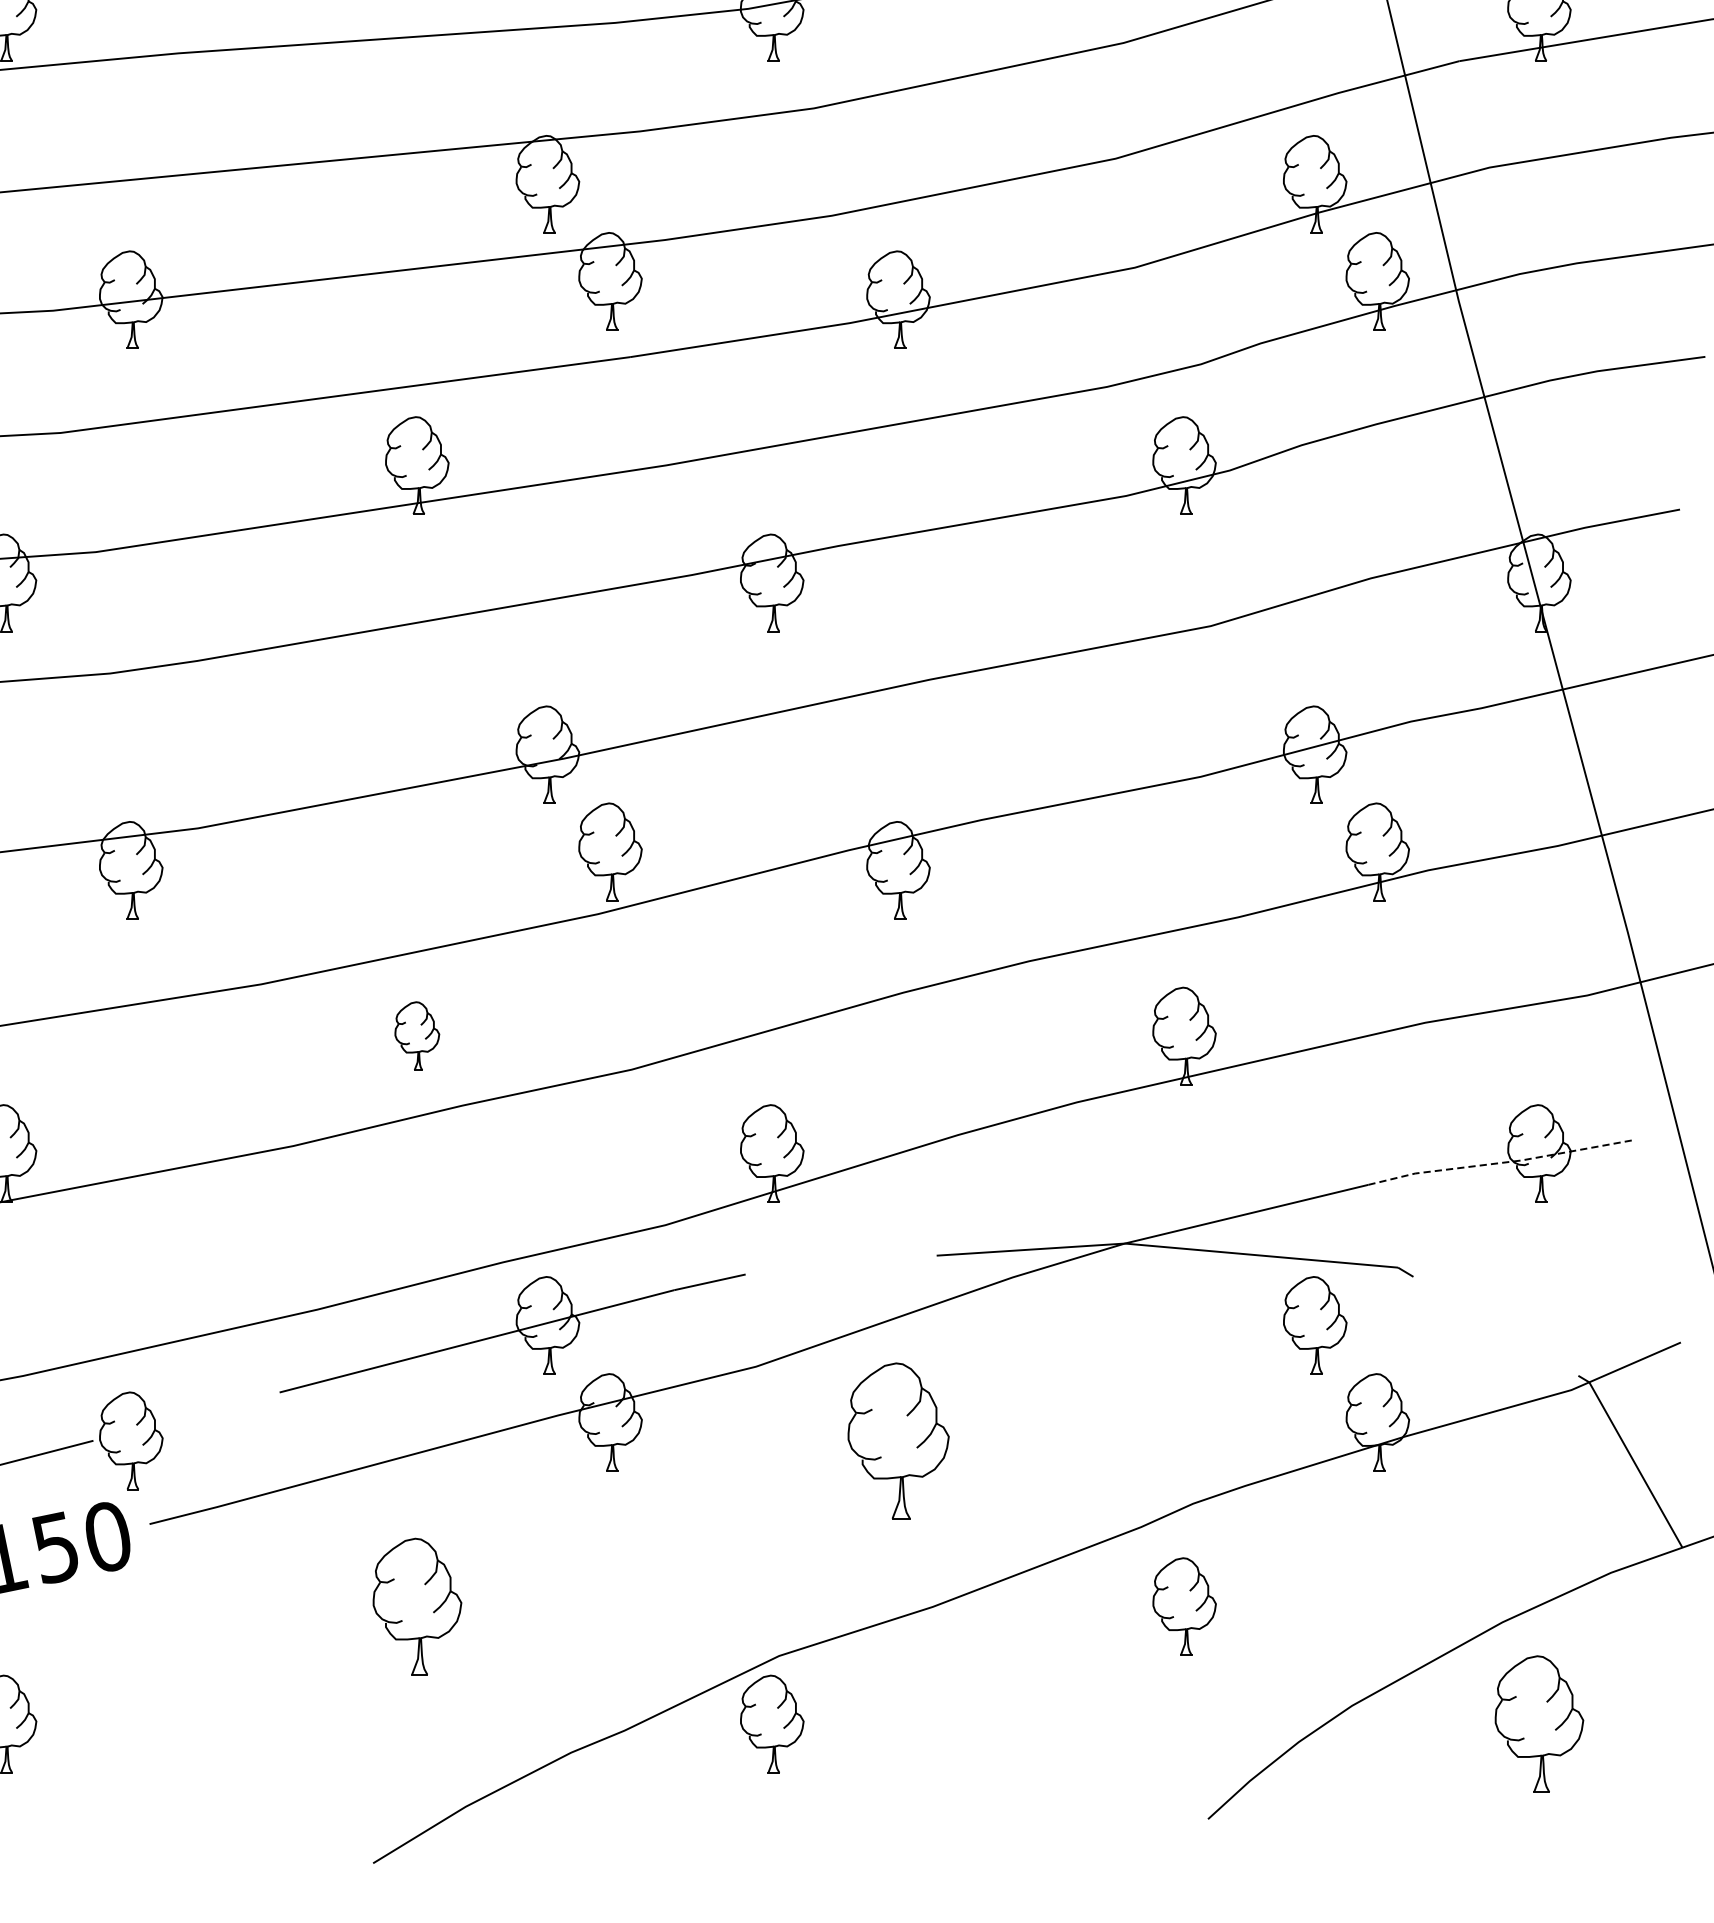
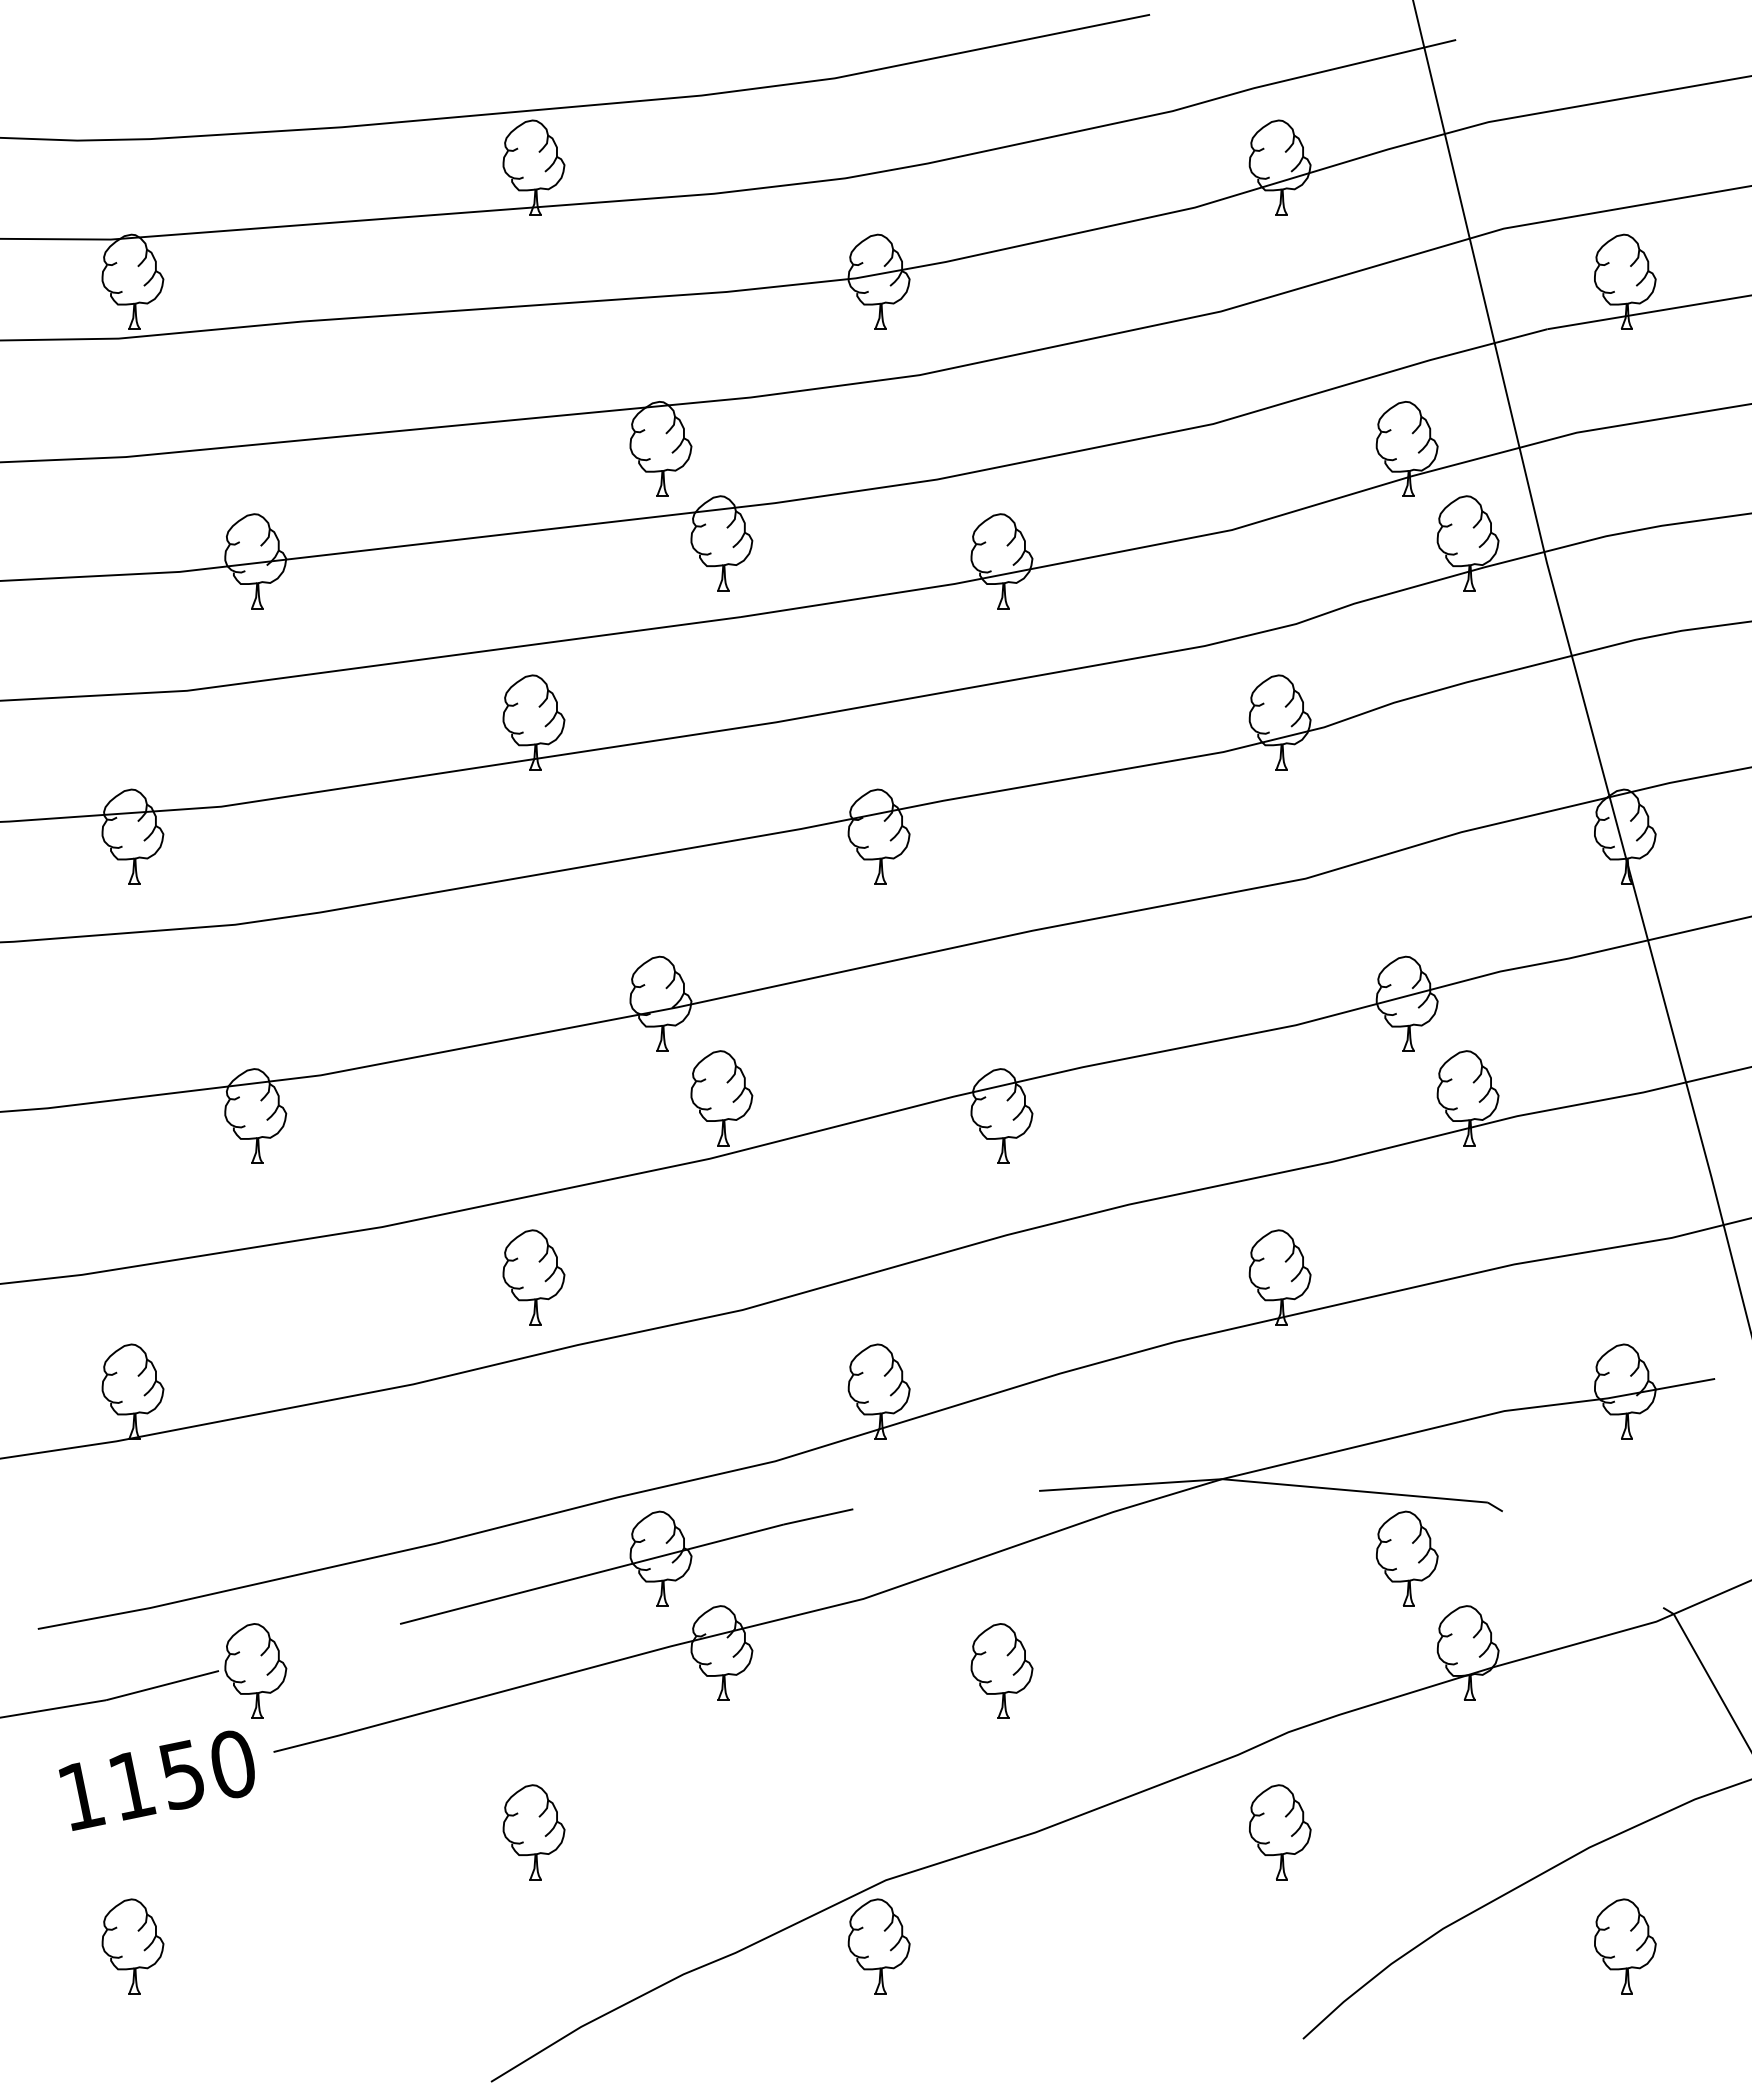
part: (416, 1036) -> (533, 1277), size x1.43
line: (1500, 1162) -> (1587, 1400), dashed -> solid
part: (898, 1440) -> (1001, 1670), size x0.62
part: (416, 1606) -> (533, 1832), size x0.71
part: (1539, 1724) -> (1625, 1946), size x0.71

